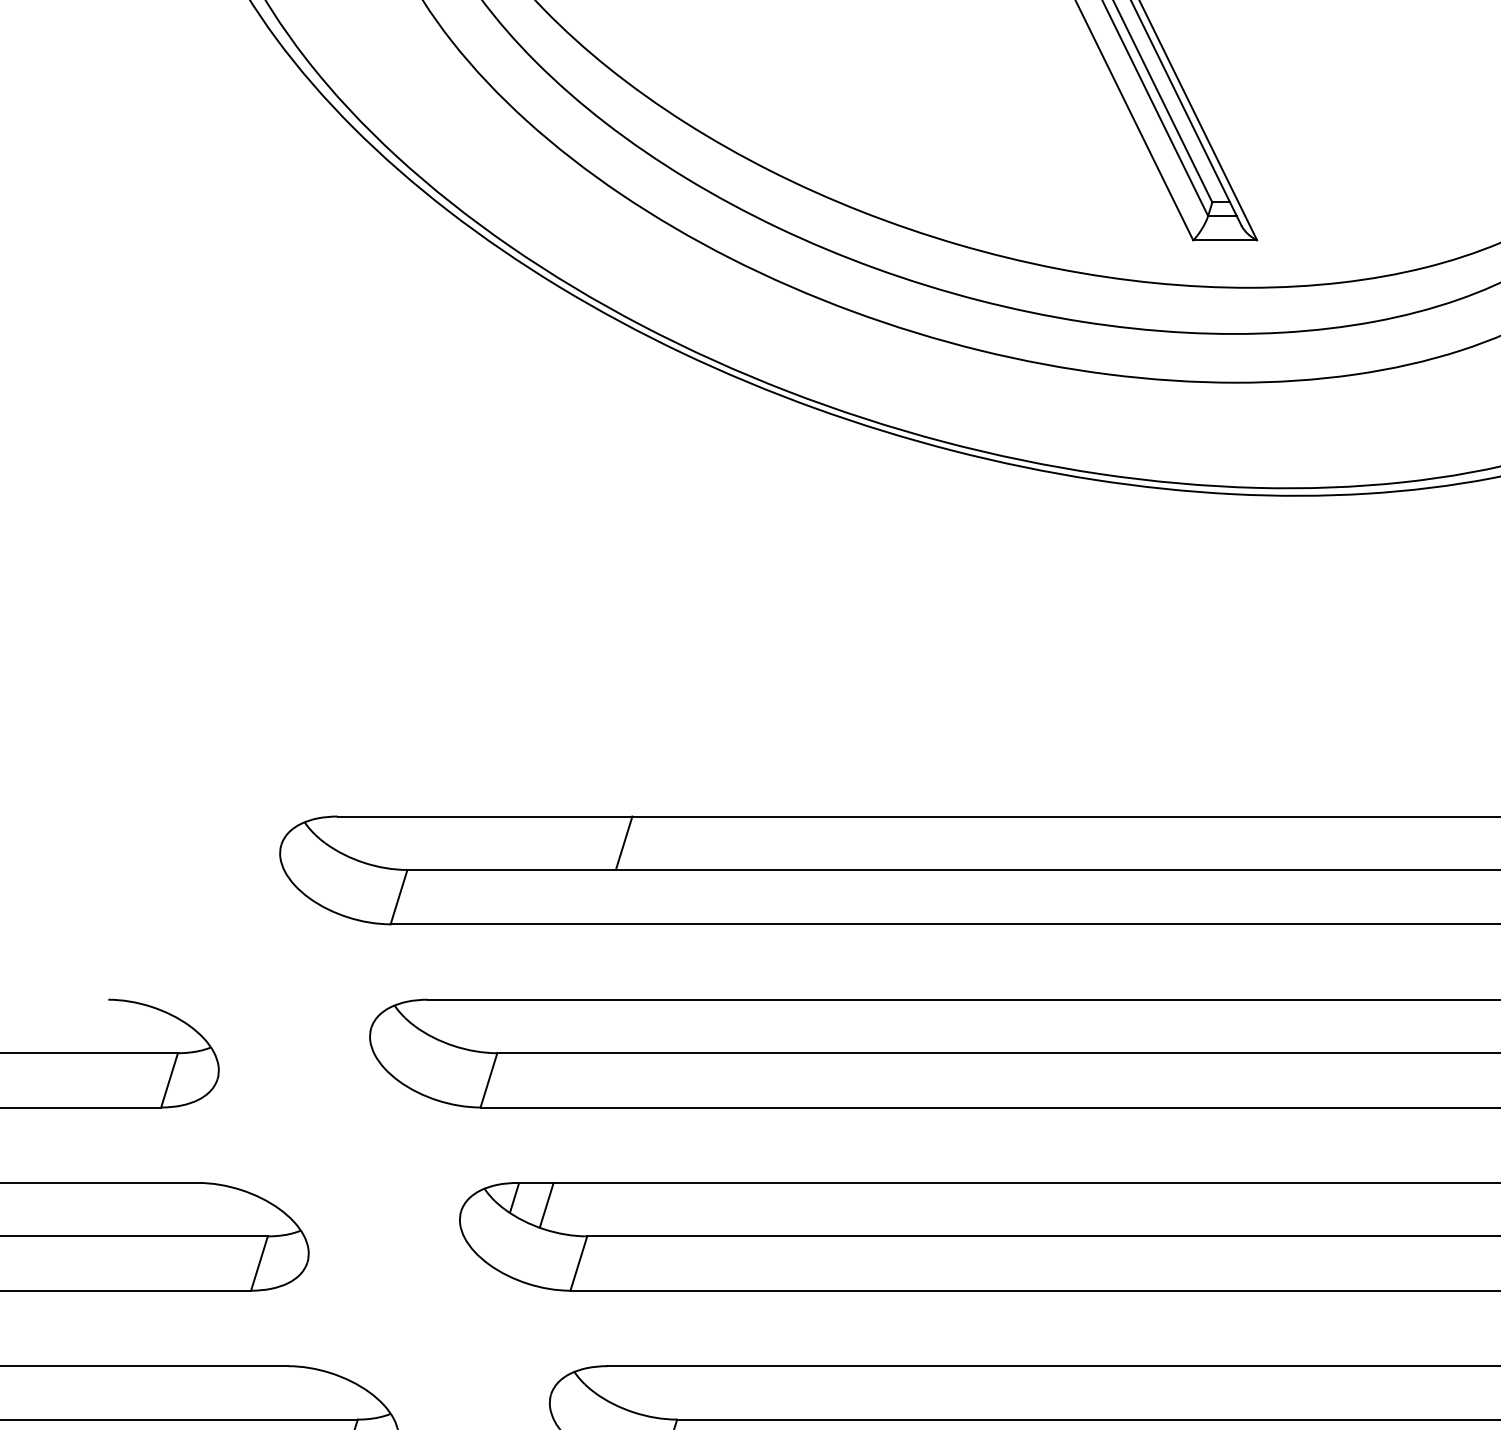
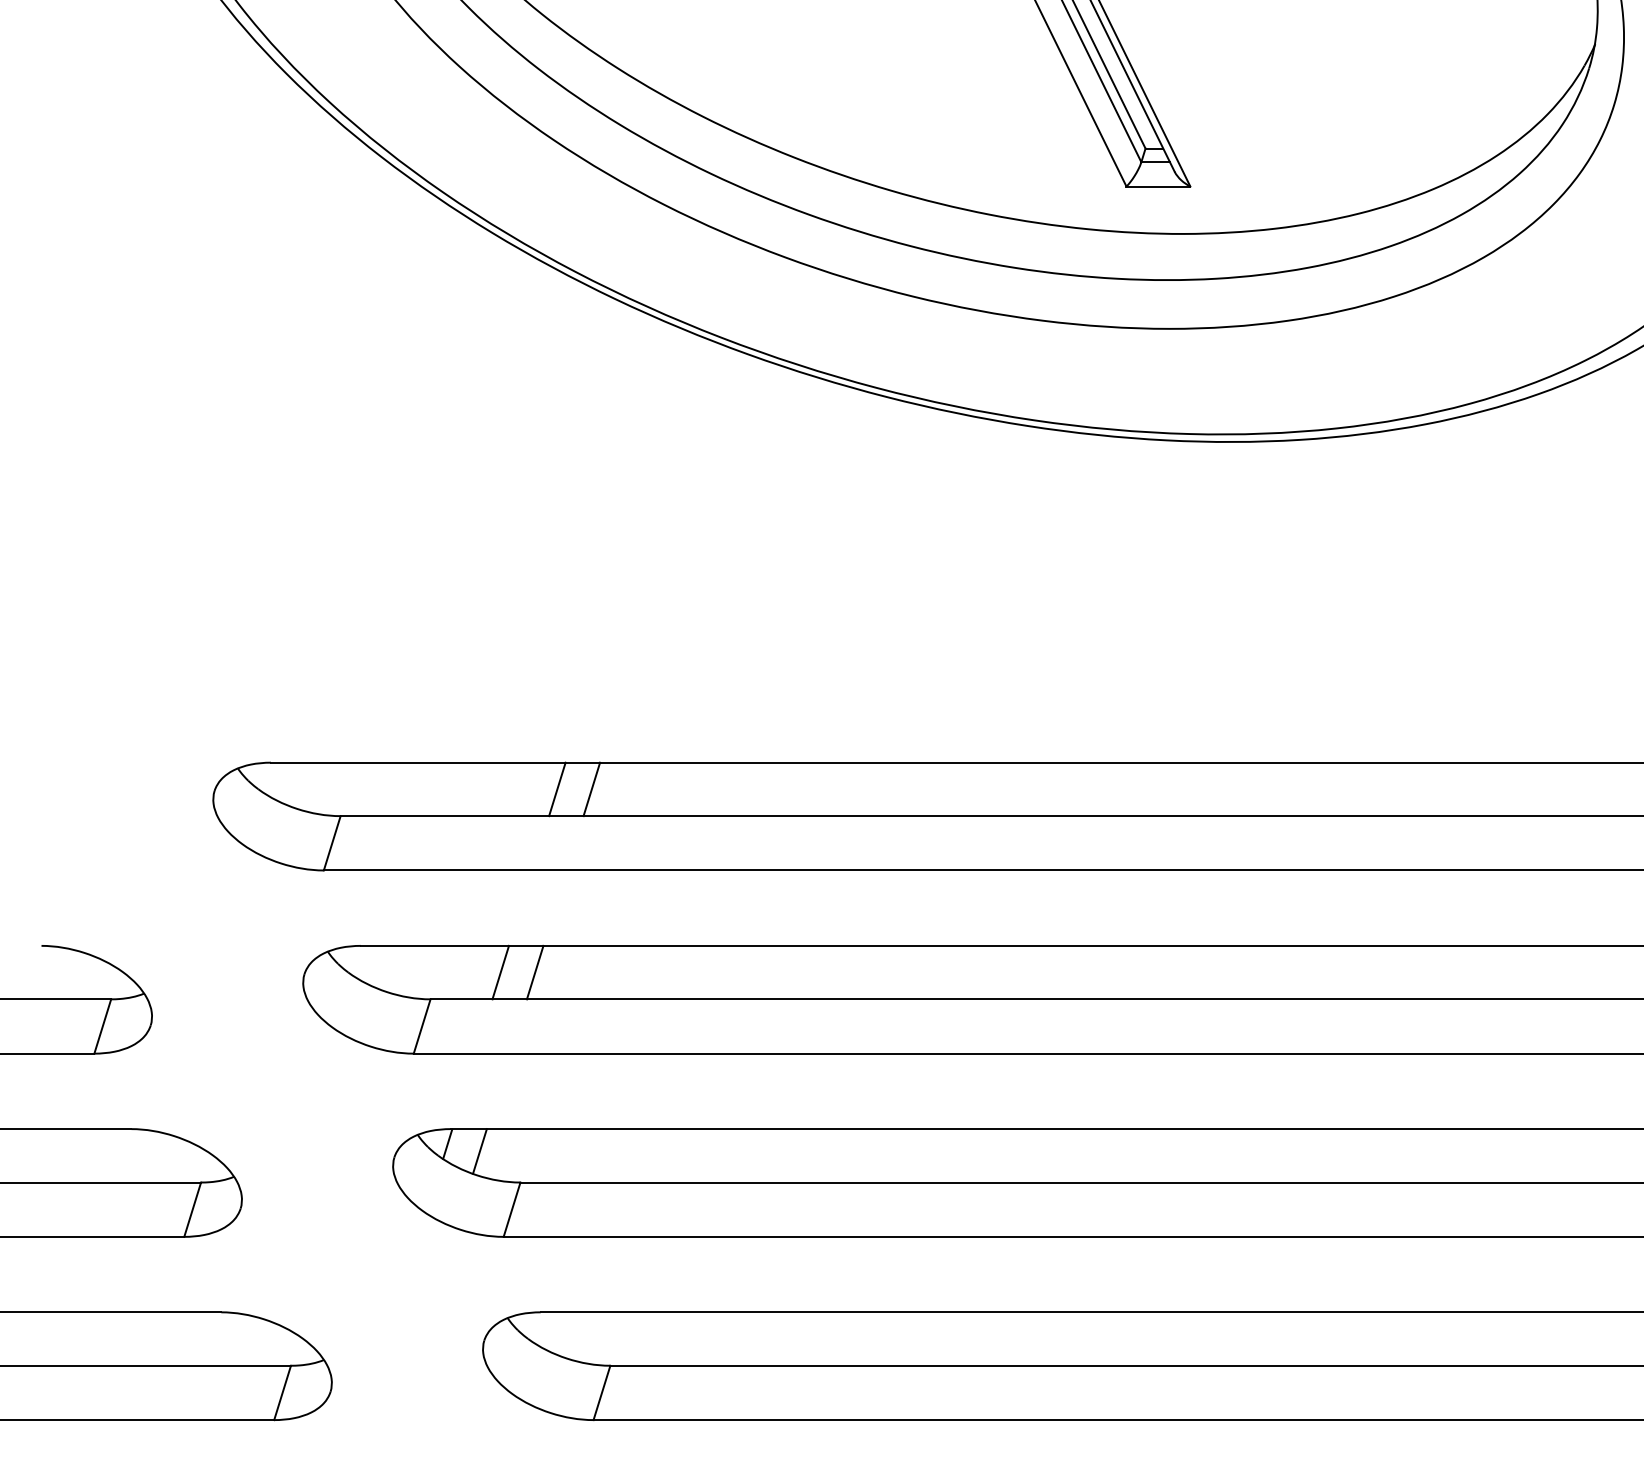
line: (658, 843) -> (591, 789), added
line: (567, 1026) -> (500, 972), added
line: (601, 1026) -> (534, 972), added

